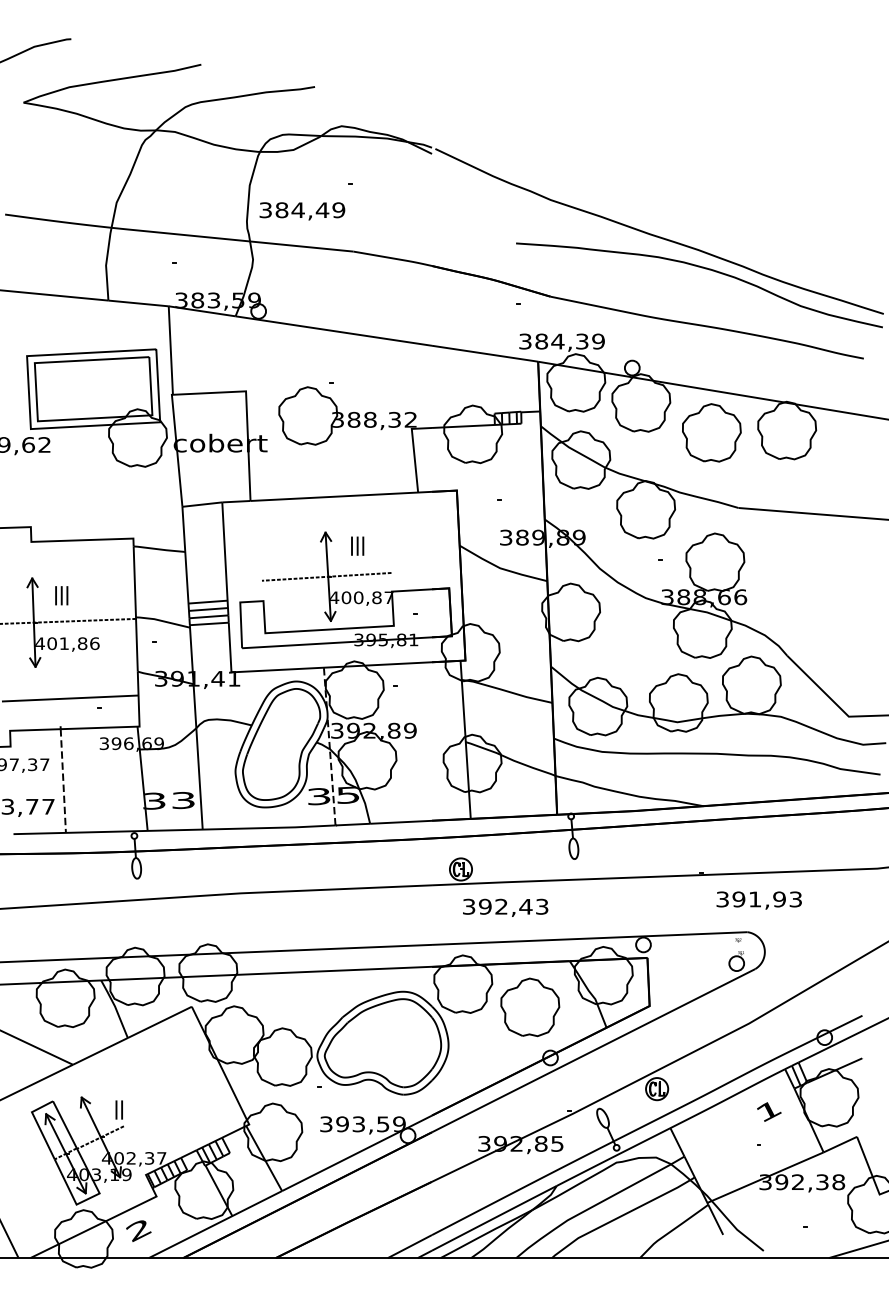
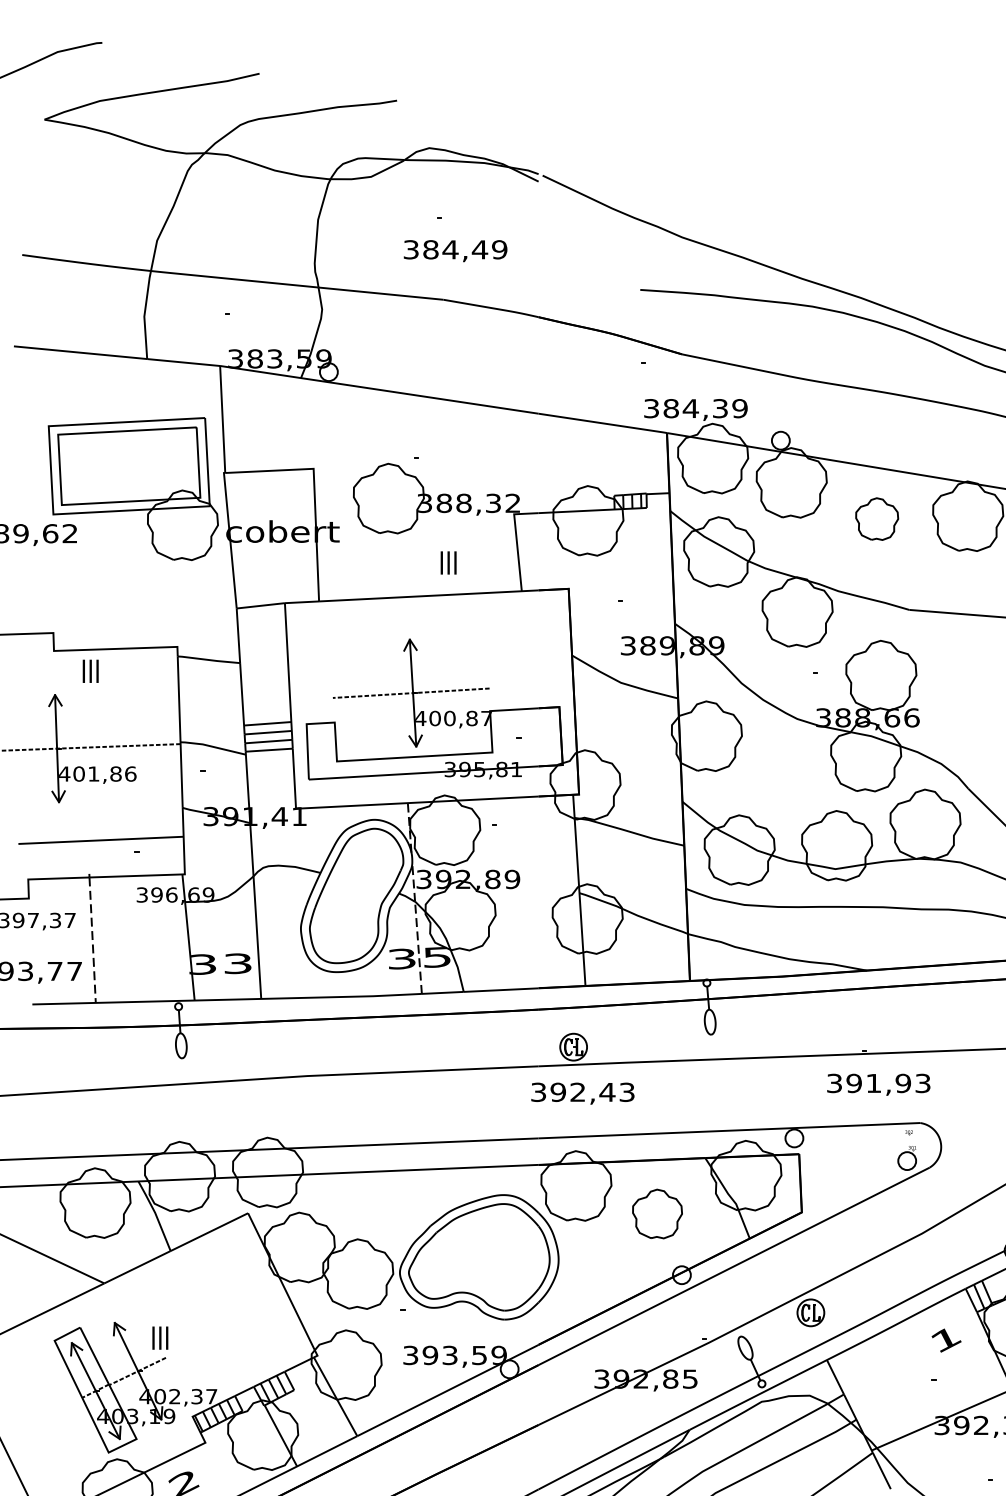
text: (302, 211) -> (455, 251), moved
part: (711, 432) -> (876, 518), size x0.6
text: (357, 545) -> (448, 562), moved
text: (61, 595) -> (90, 671), moved
text: (758, 900) -> (877, 1084), moved
text: (505, 907) -> (582, 1093), moved
part: (530, 1007) -> (657, 1214), size x0.7
text: (118, 1109) -> (159, 1337), II -> III

